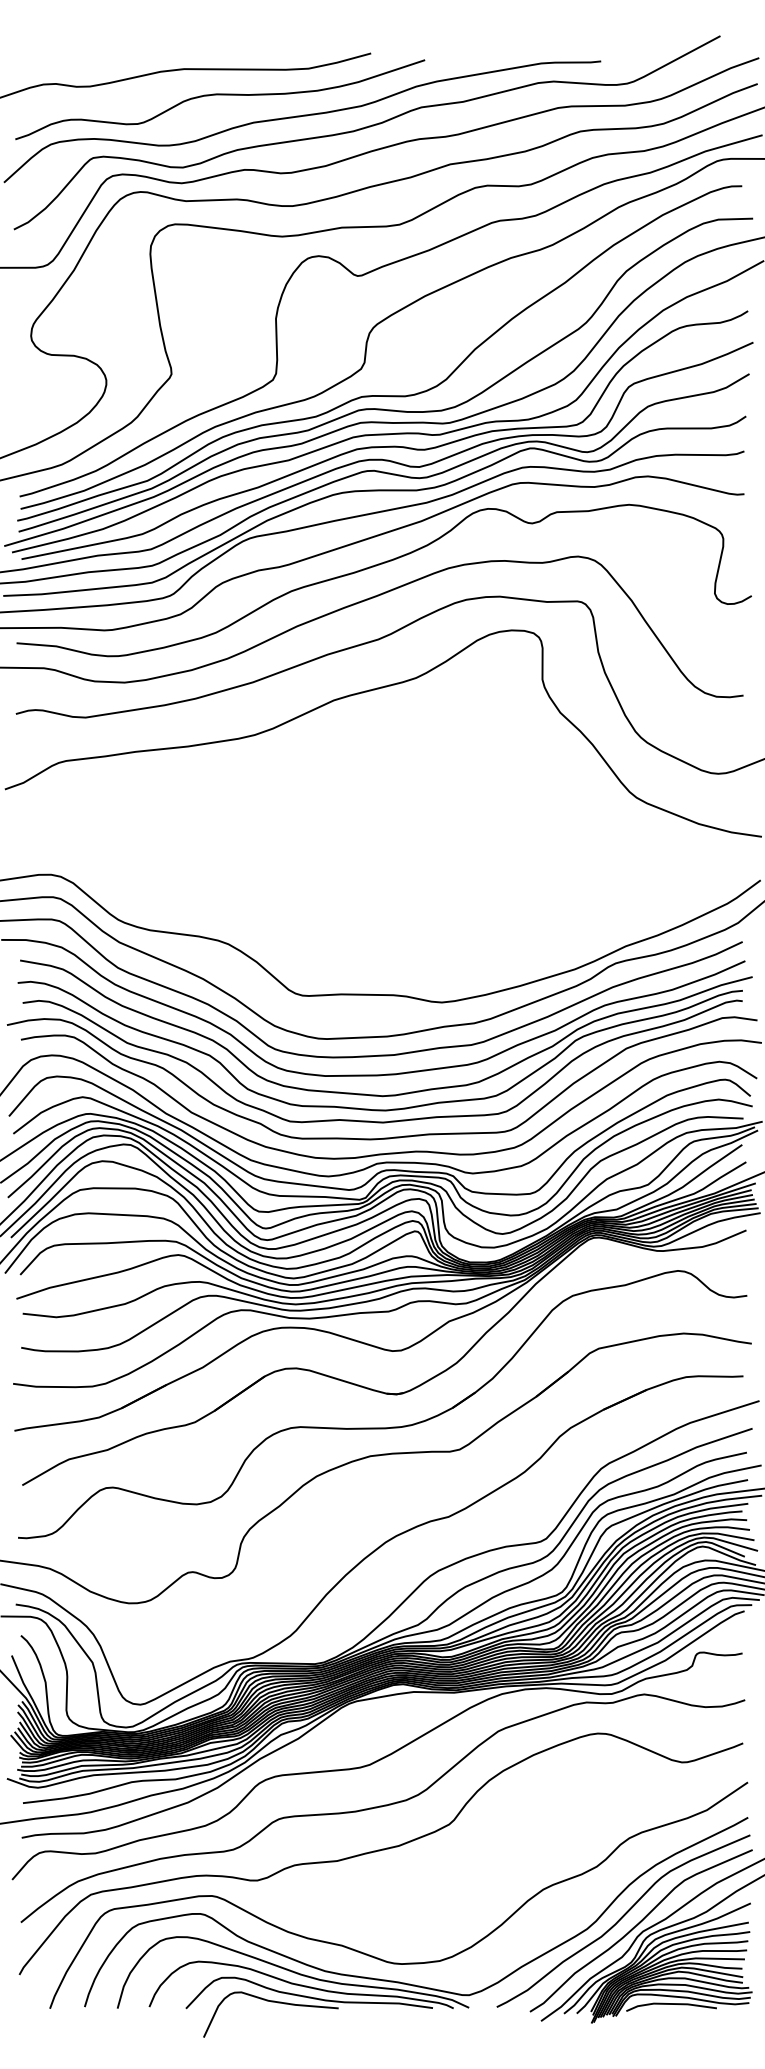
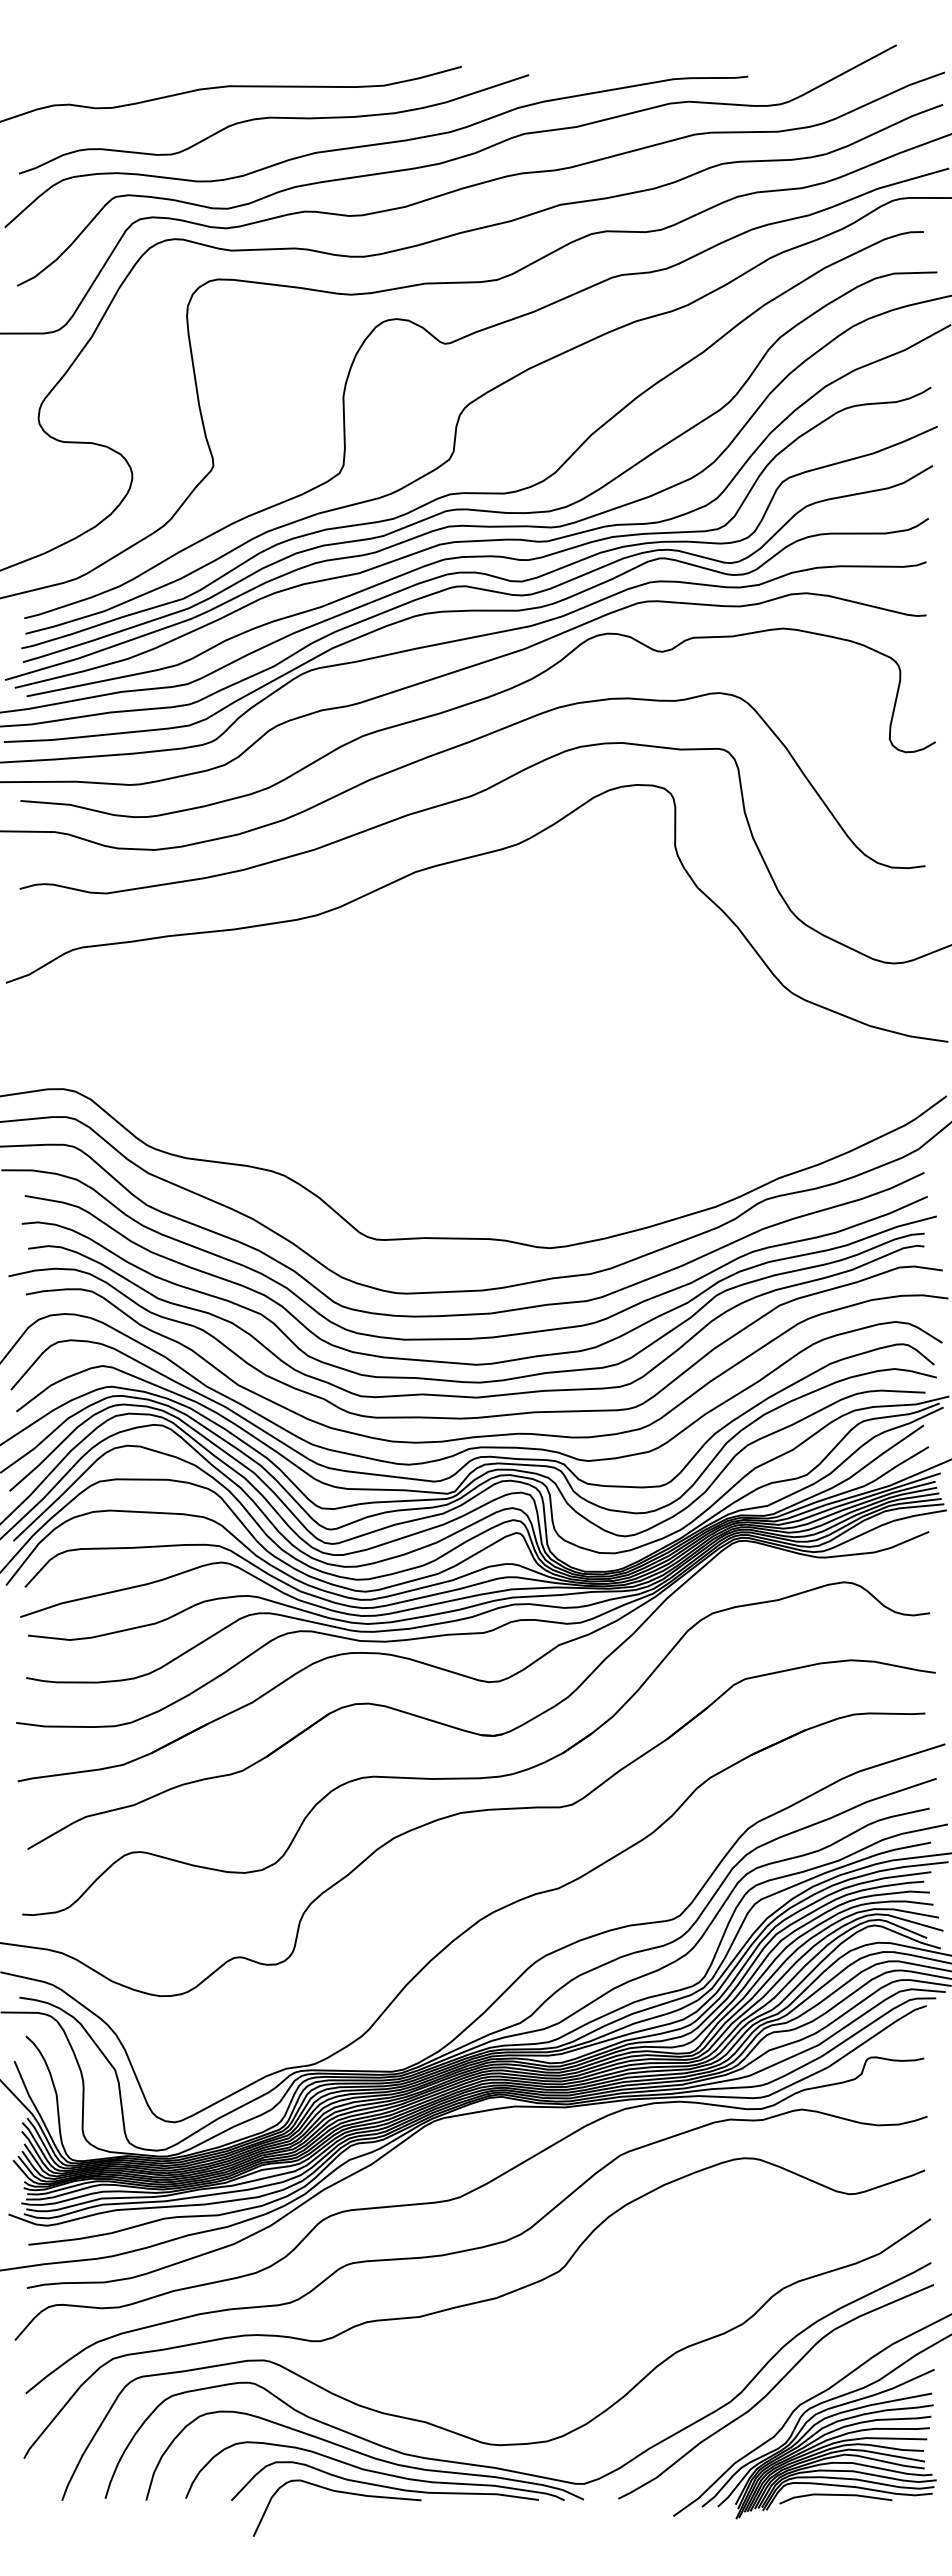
curve: (636, 1926) -> (792, 2398), removed

